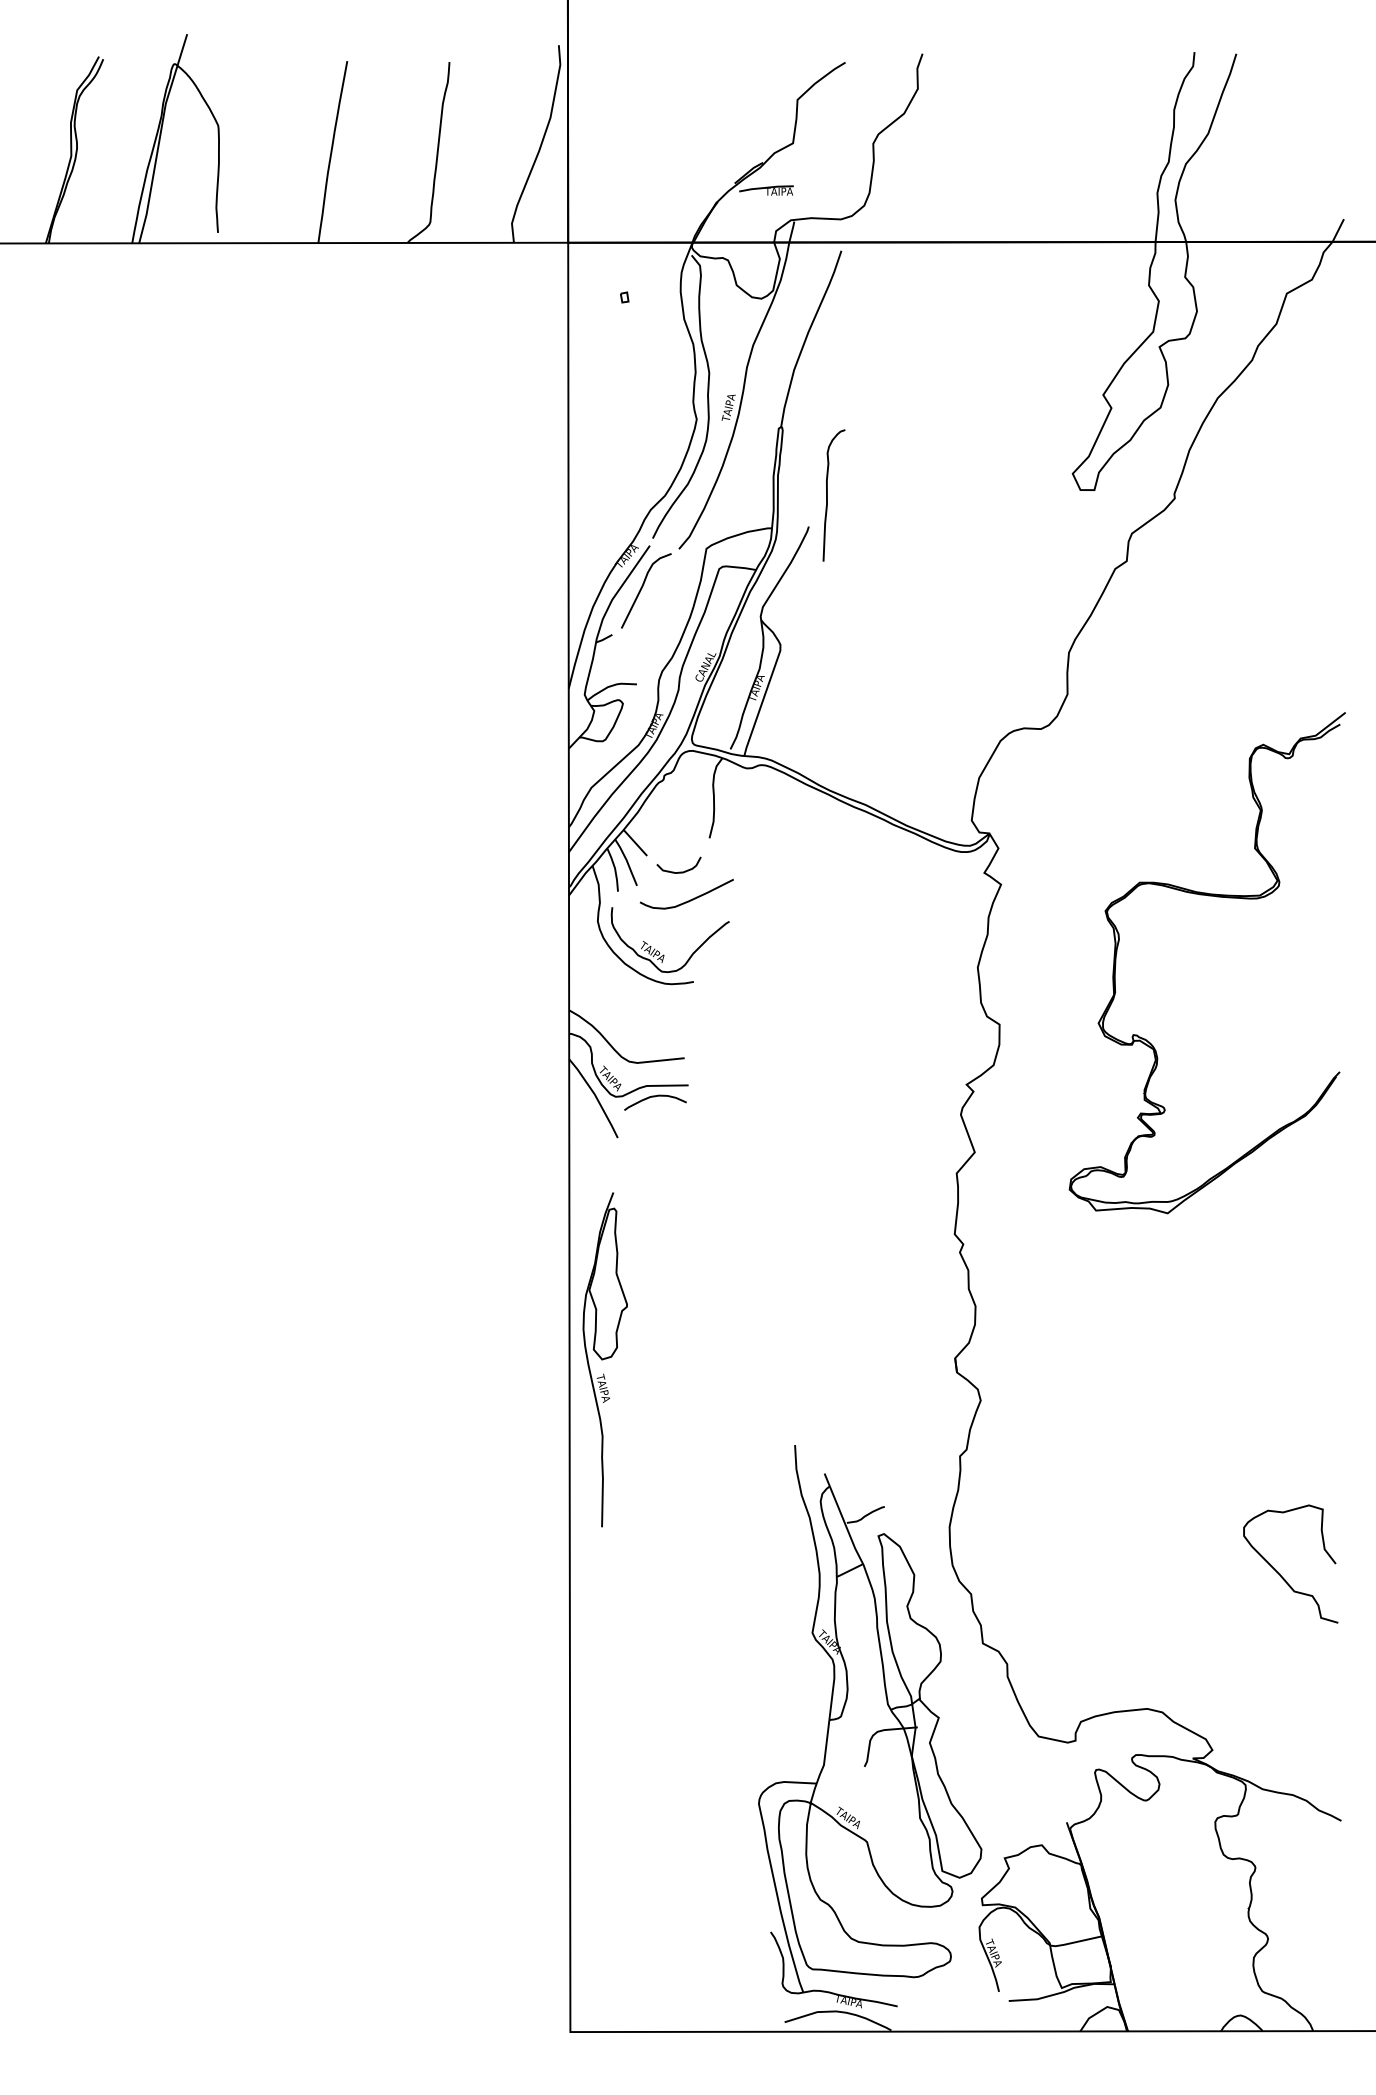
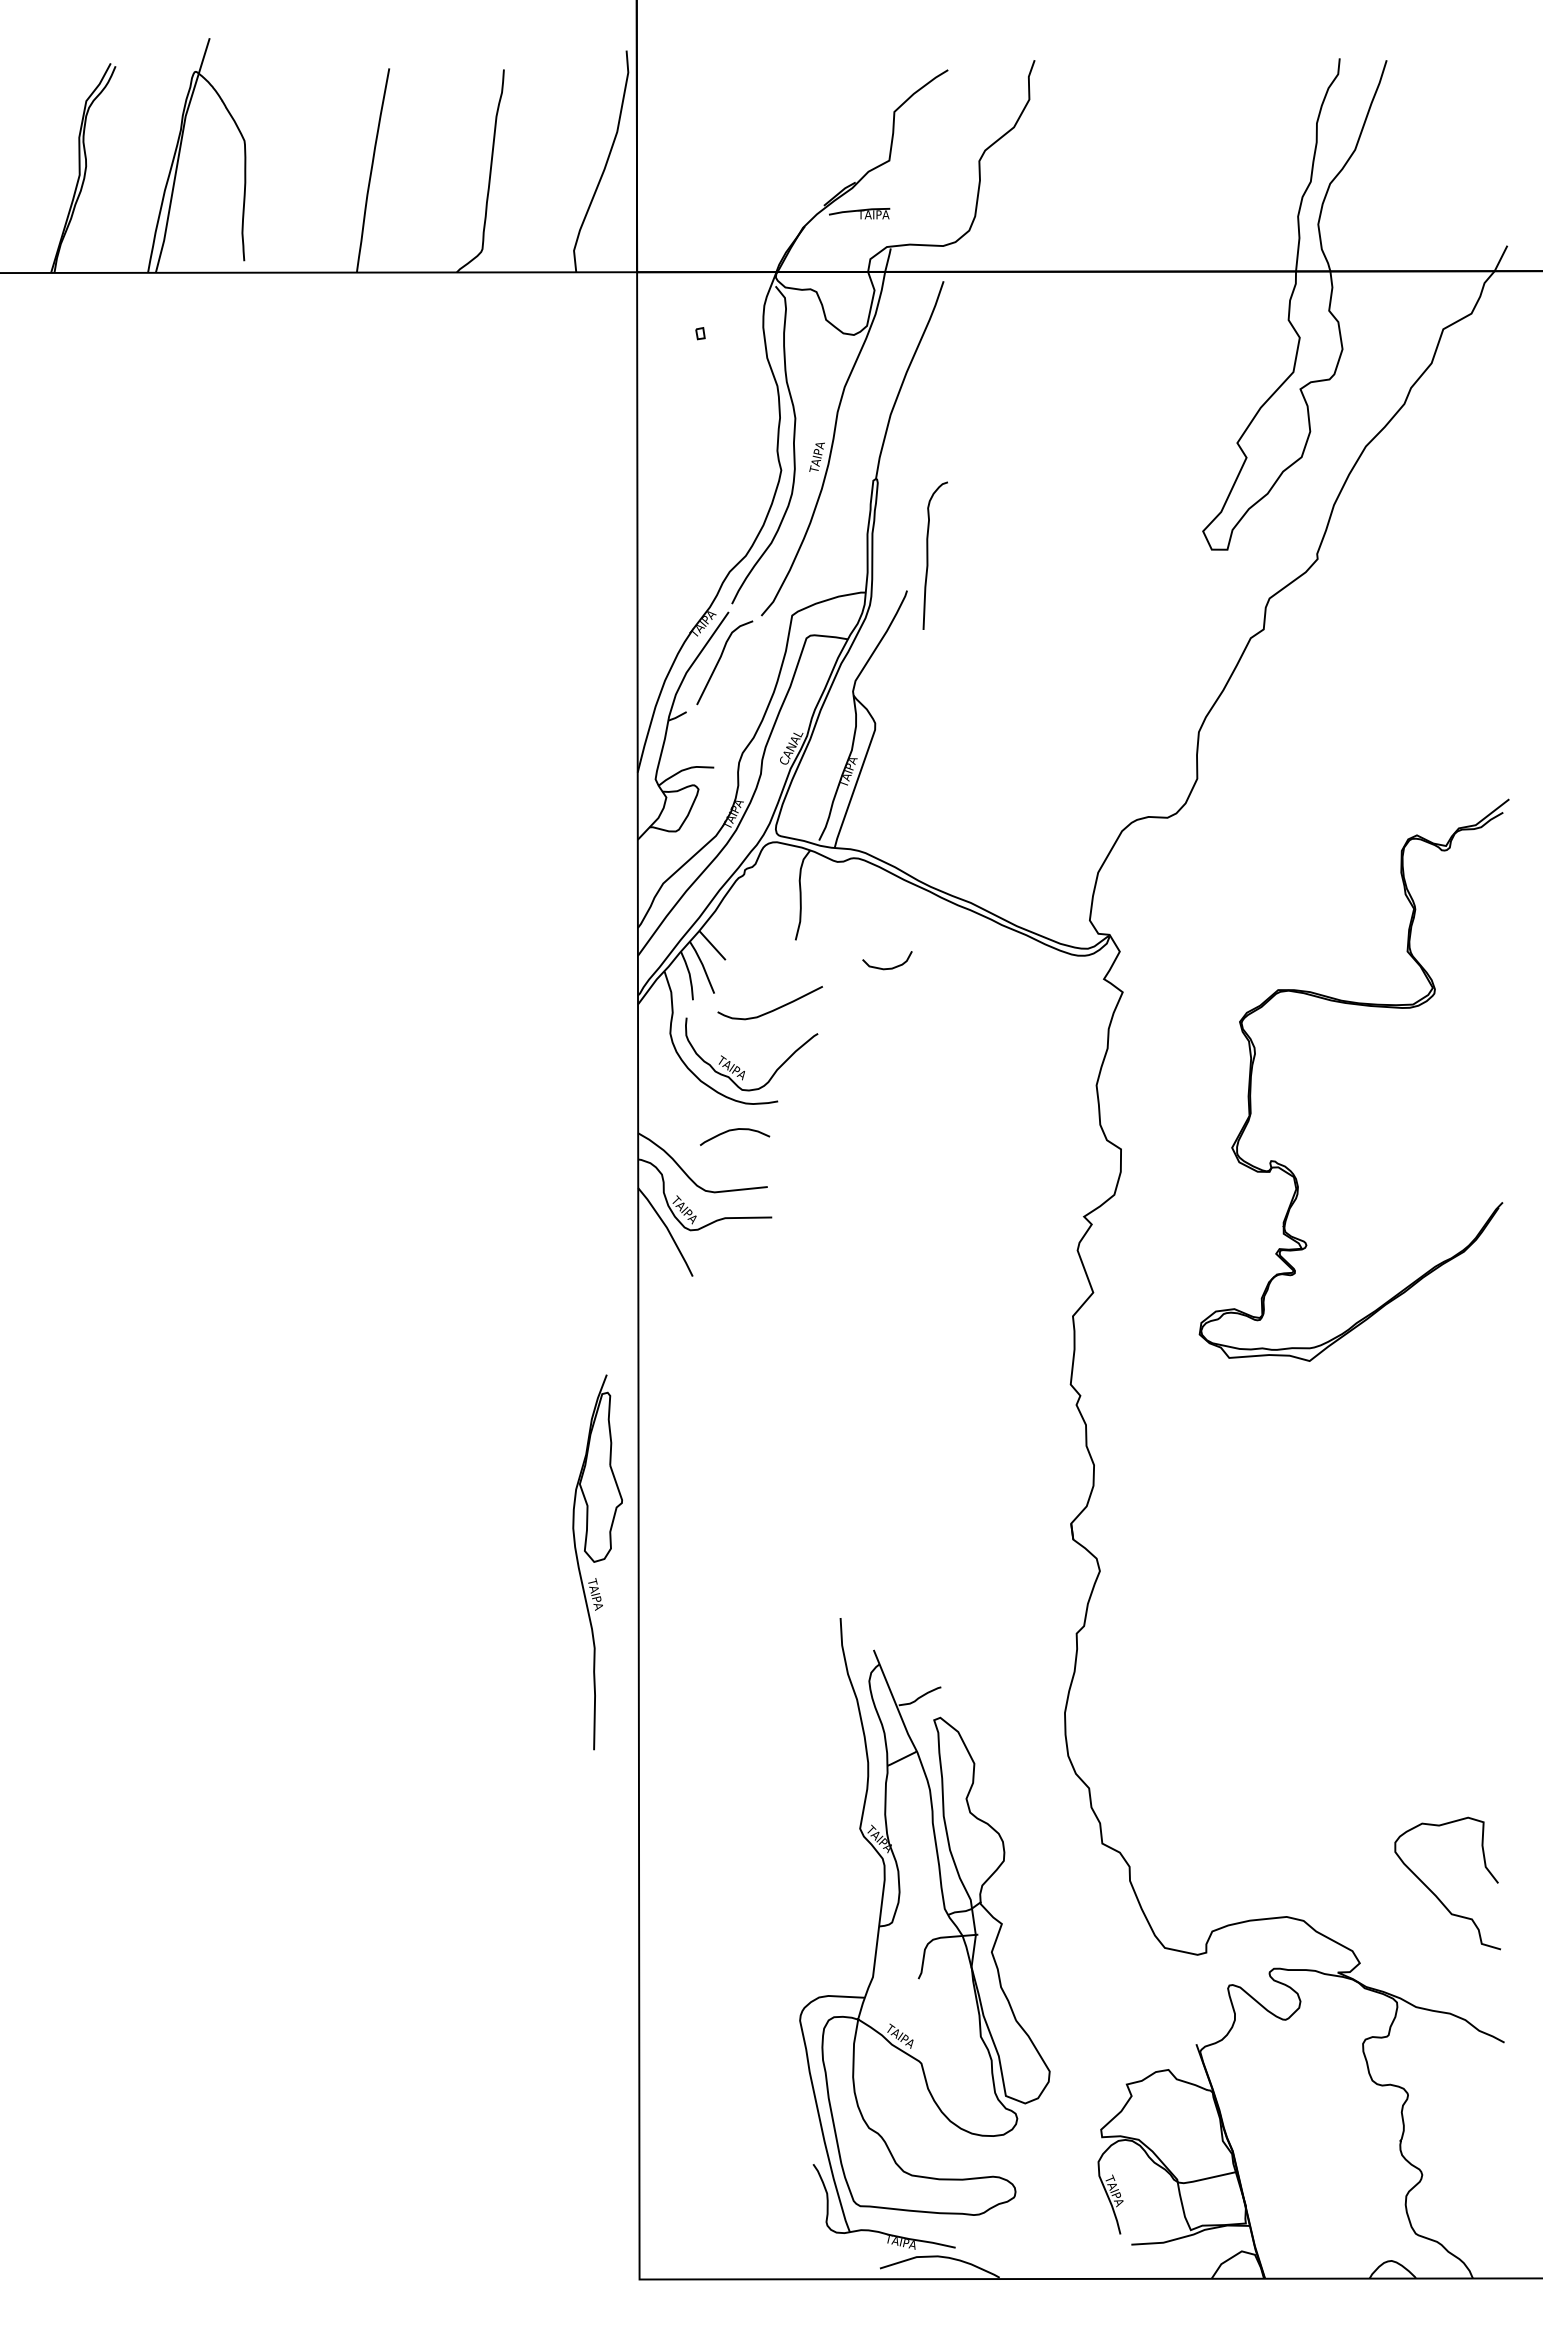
curve: (680, 871) -> (889, 967), moved
curve: (655, 1096) -> (735, 1130), moved
part: (605, 1359) -> (597, 1562), moved
curve: (1279, 1573) -> (1435, 1894), moved
part: (869, 1726) -> (924, 1933), moved

